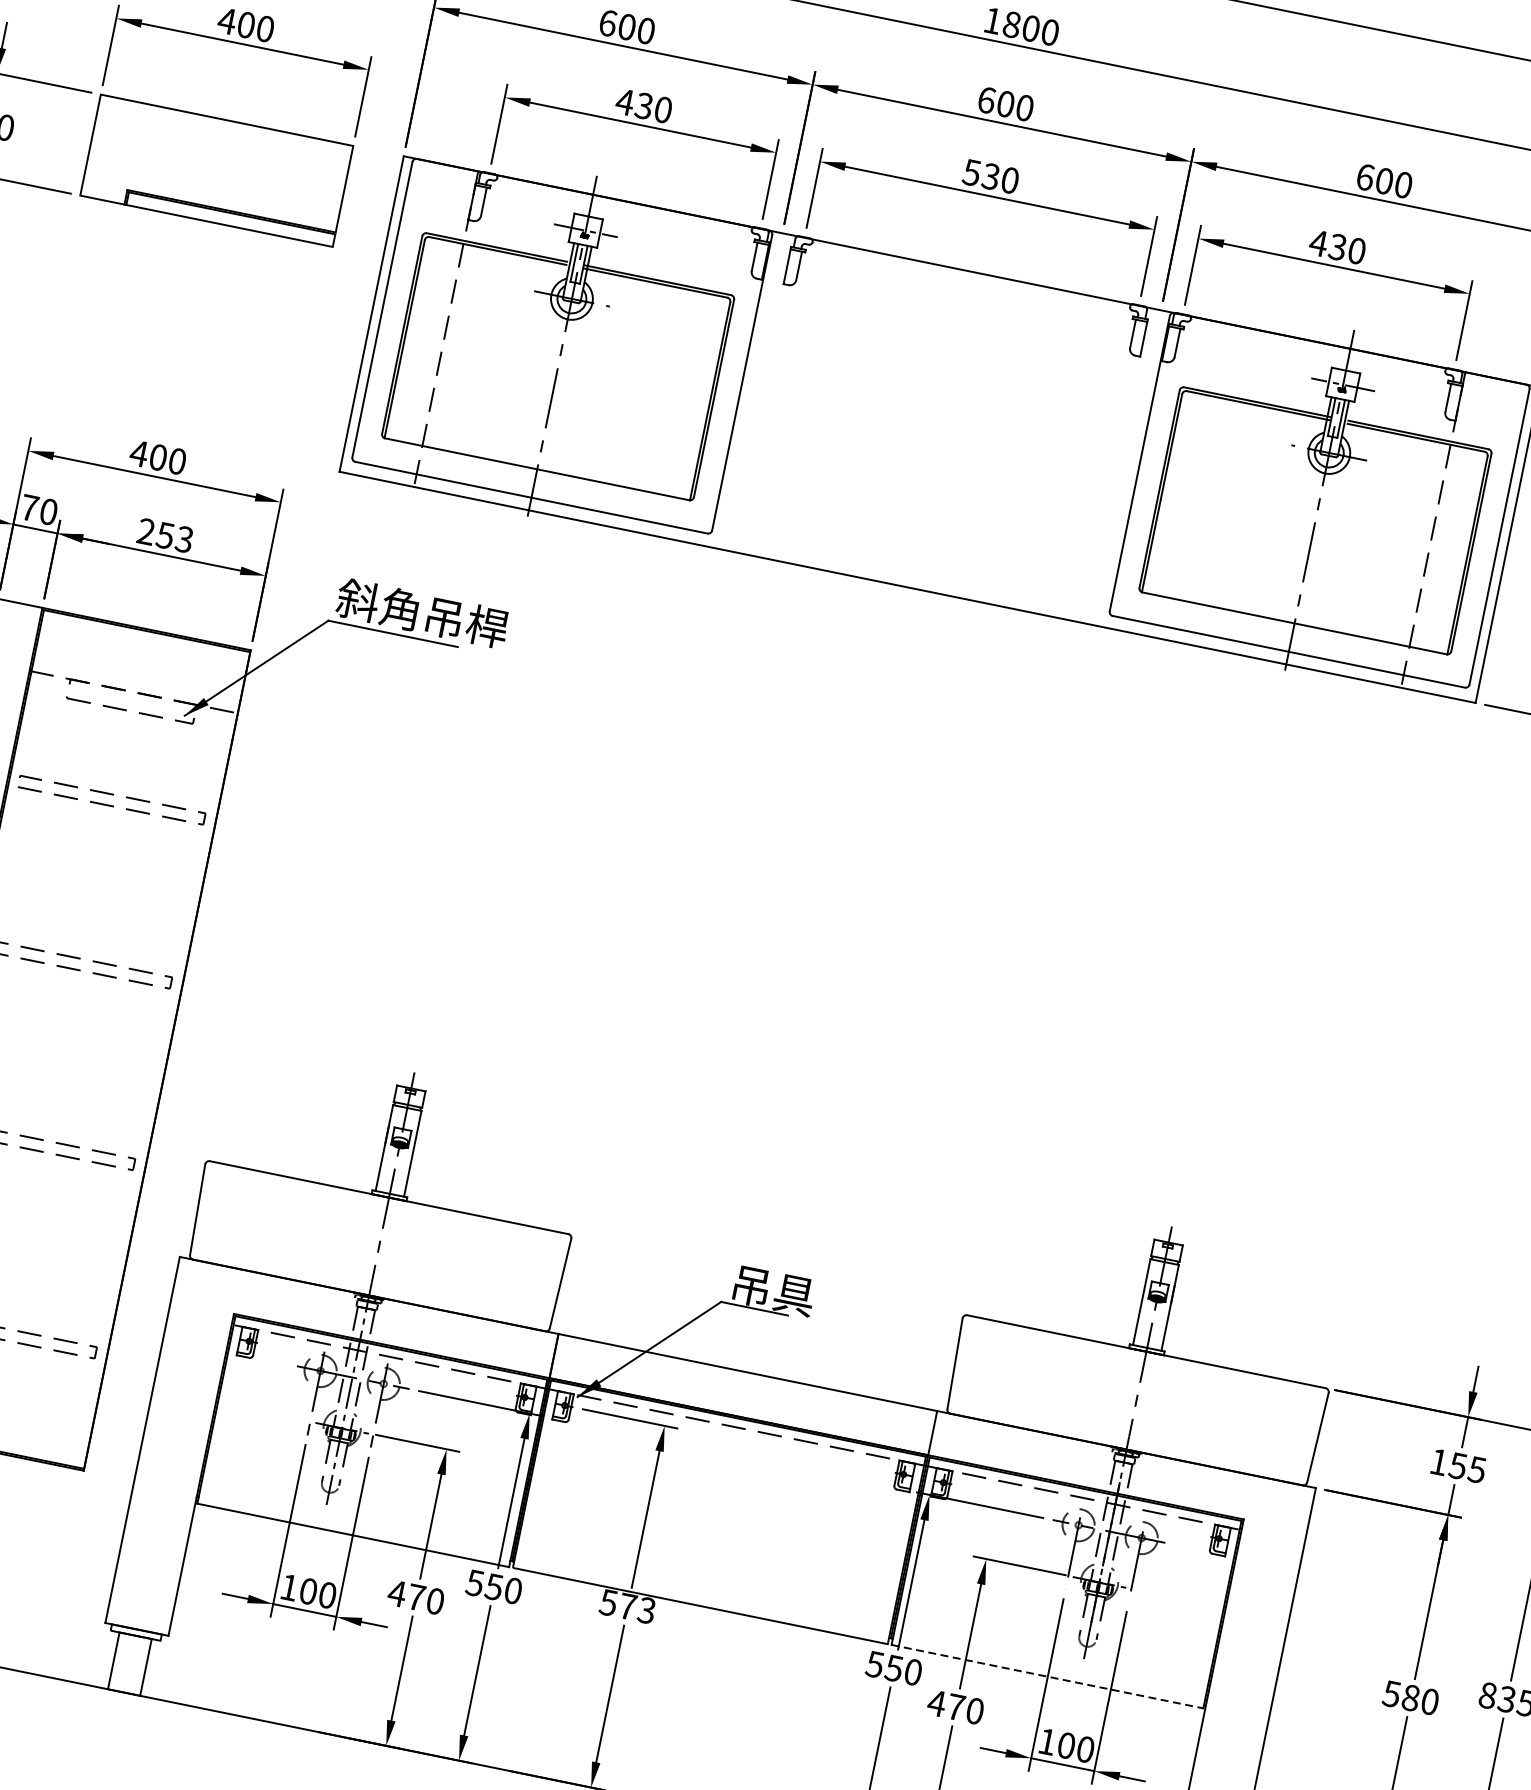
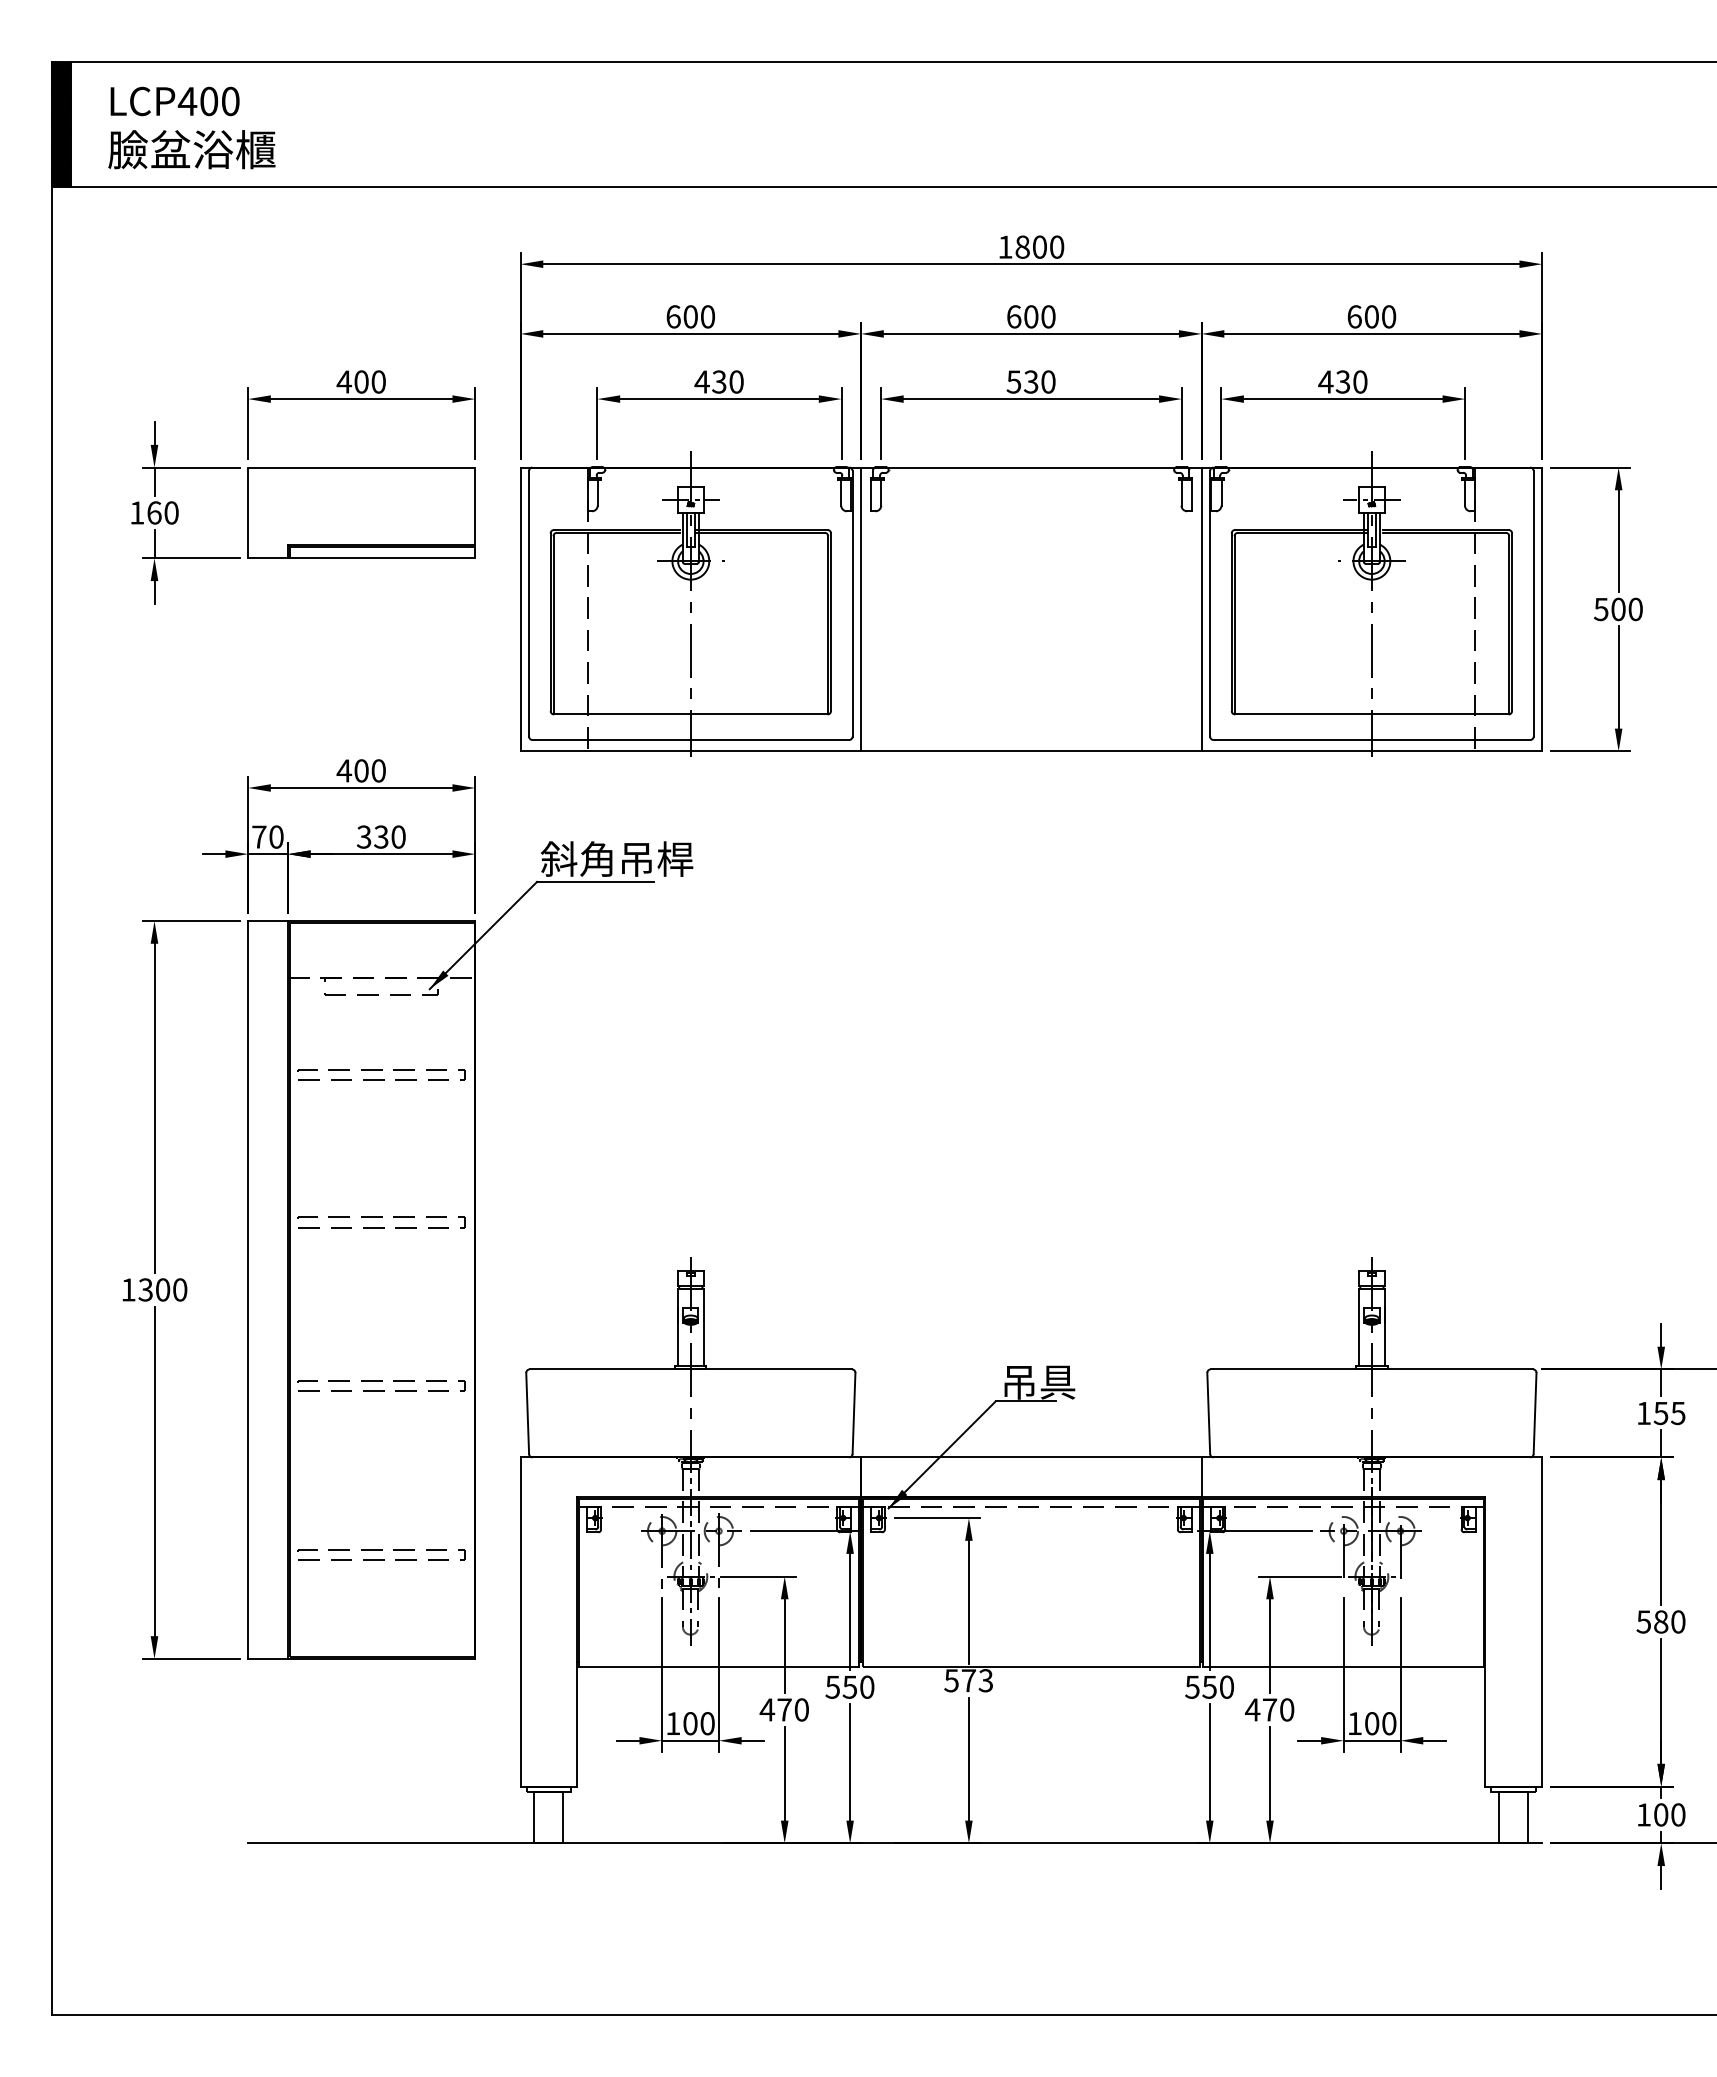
line: (750, 391) -> (861, 609), added
line: (1128, 468) -> (1201, 609), added
text: (164, 534) -> (380, 836), 253 -> 330
line: (1048, 1676) -> (1344, 1667), dashed -> solid

